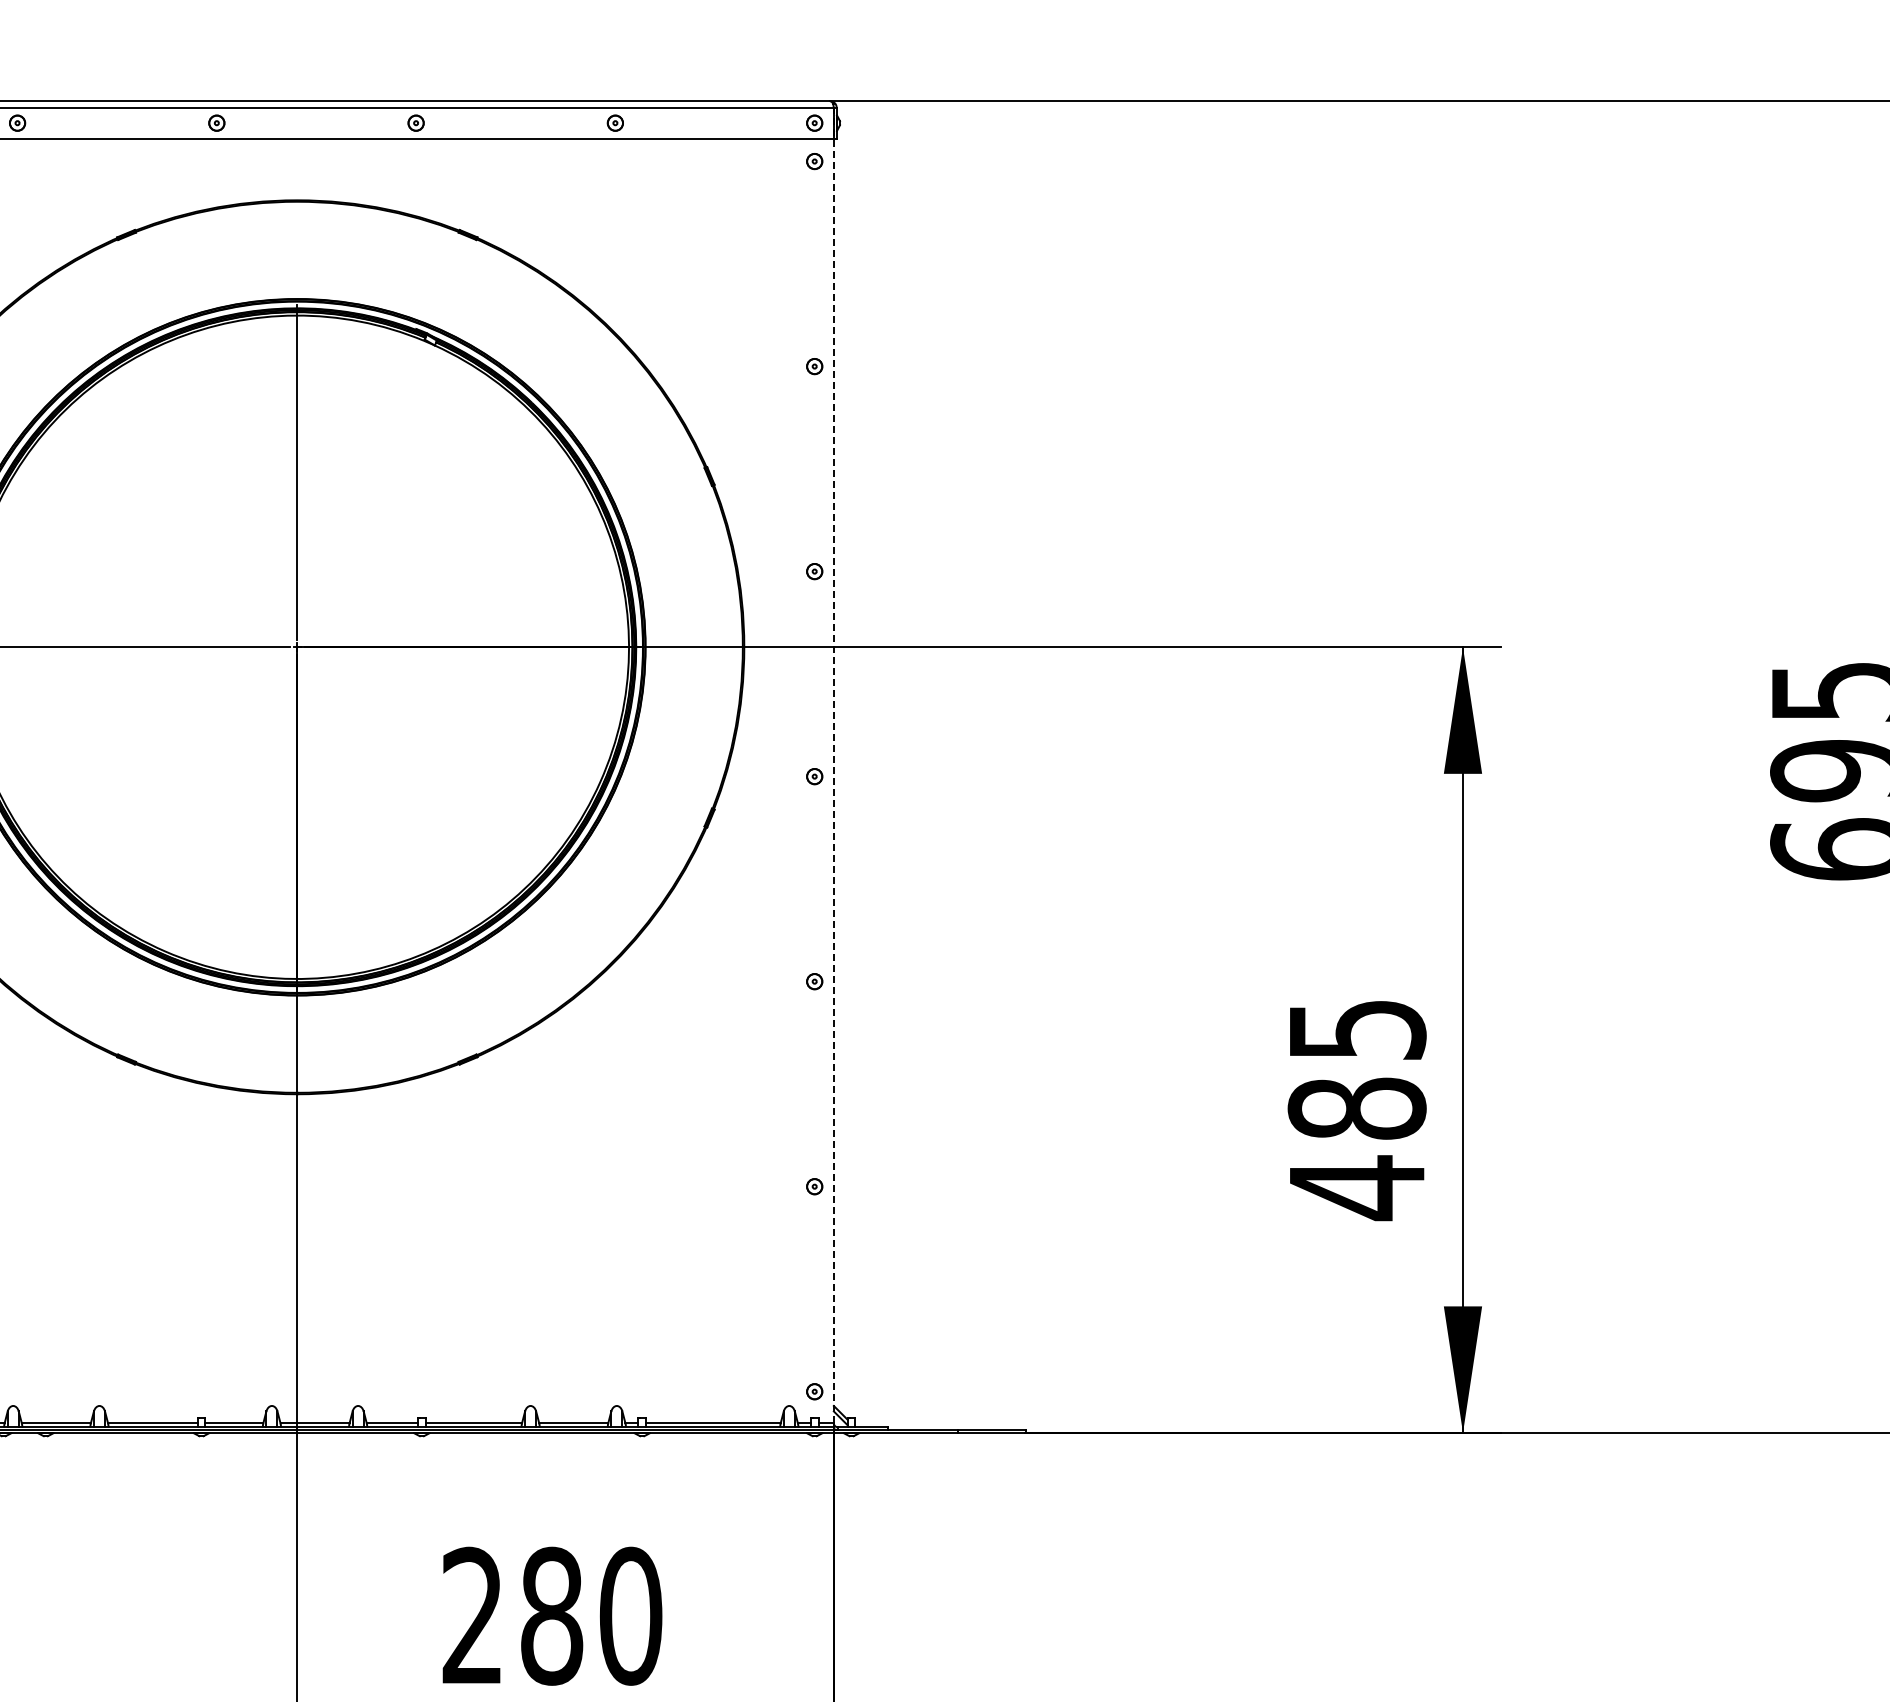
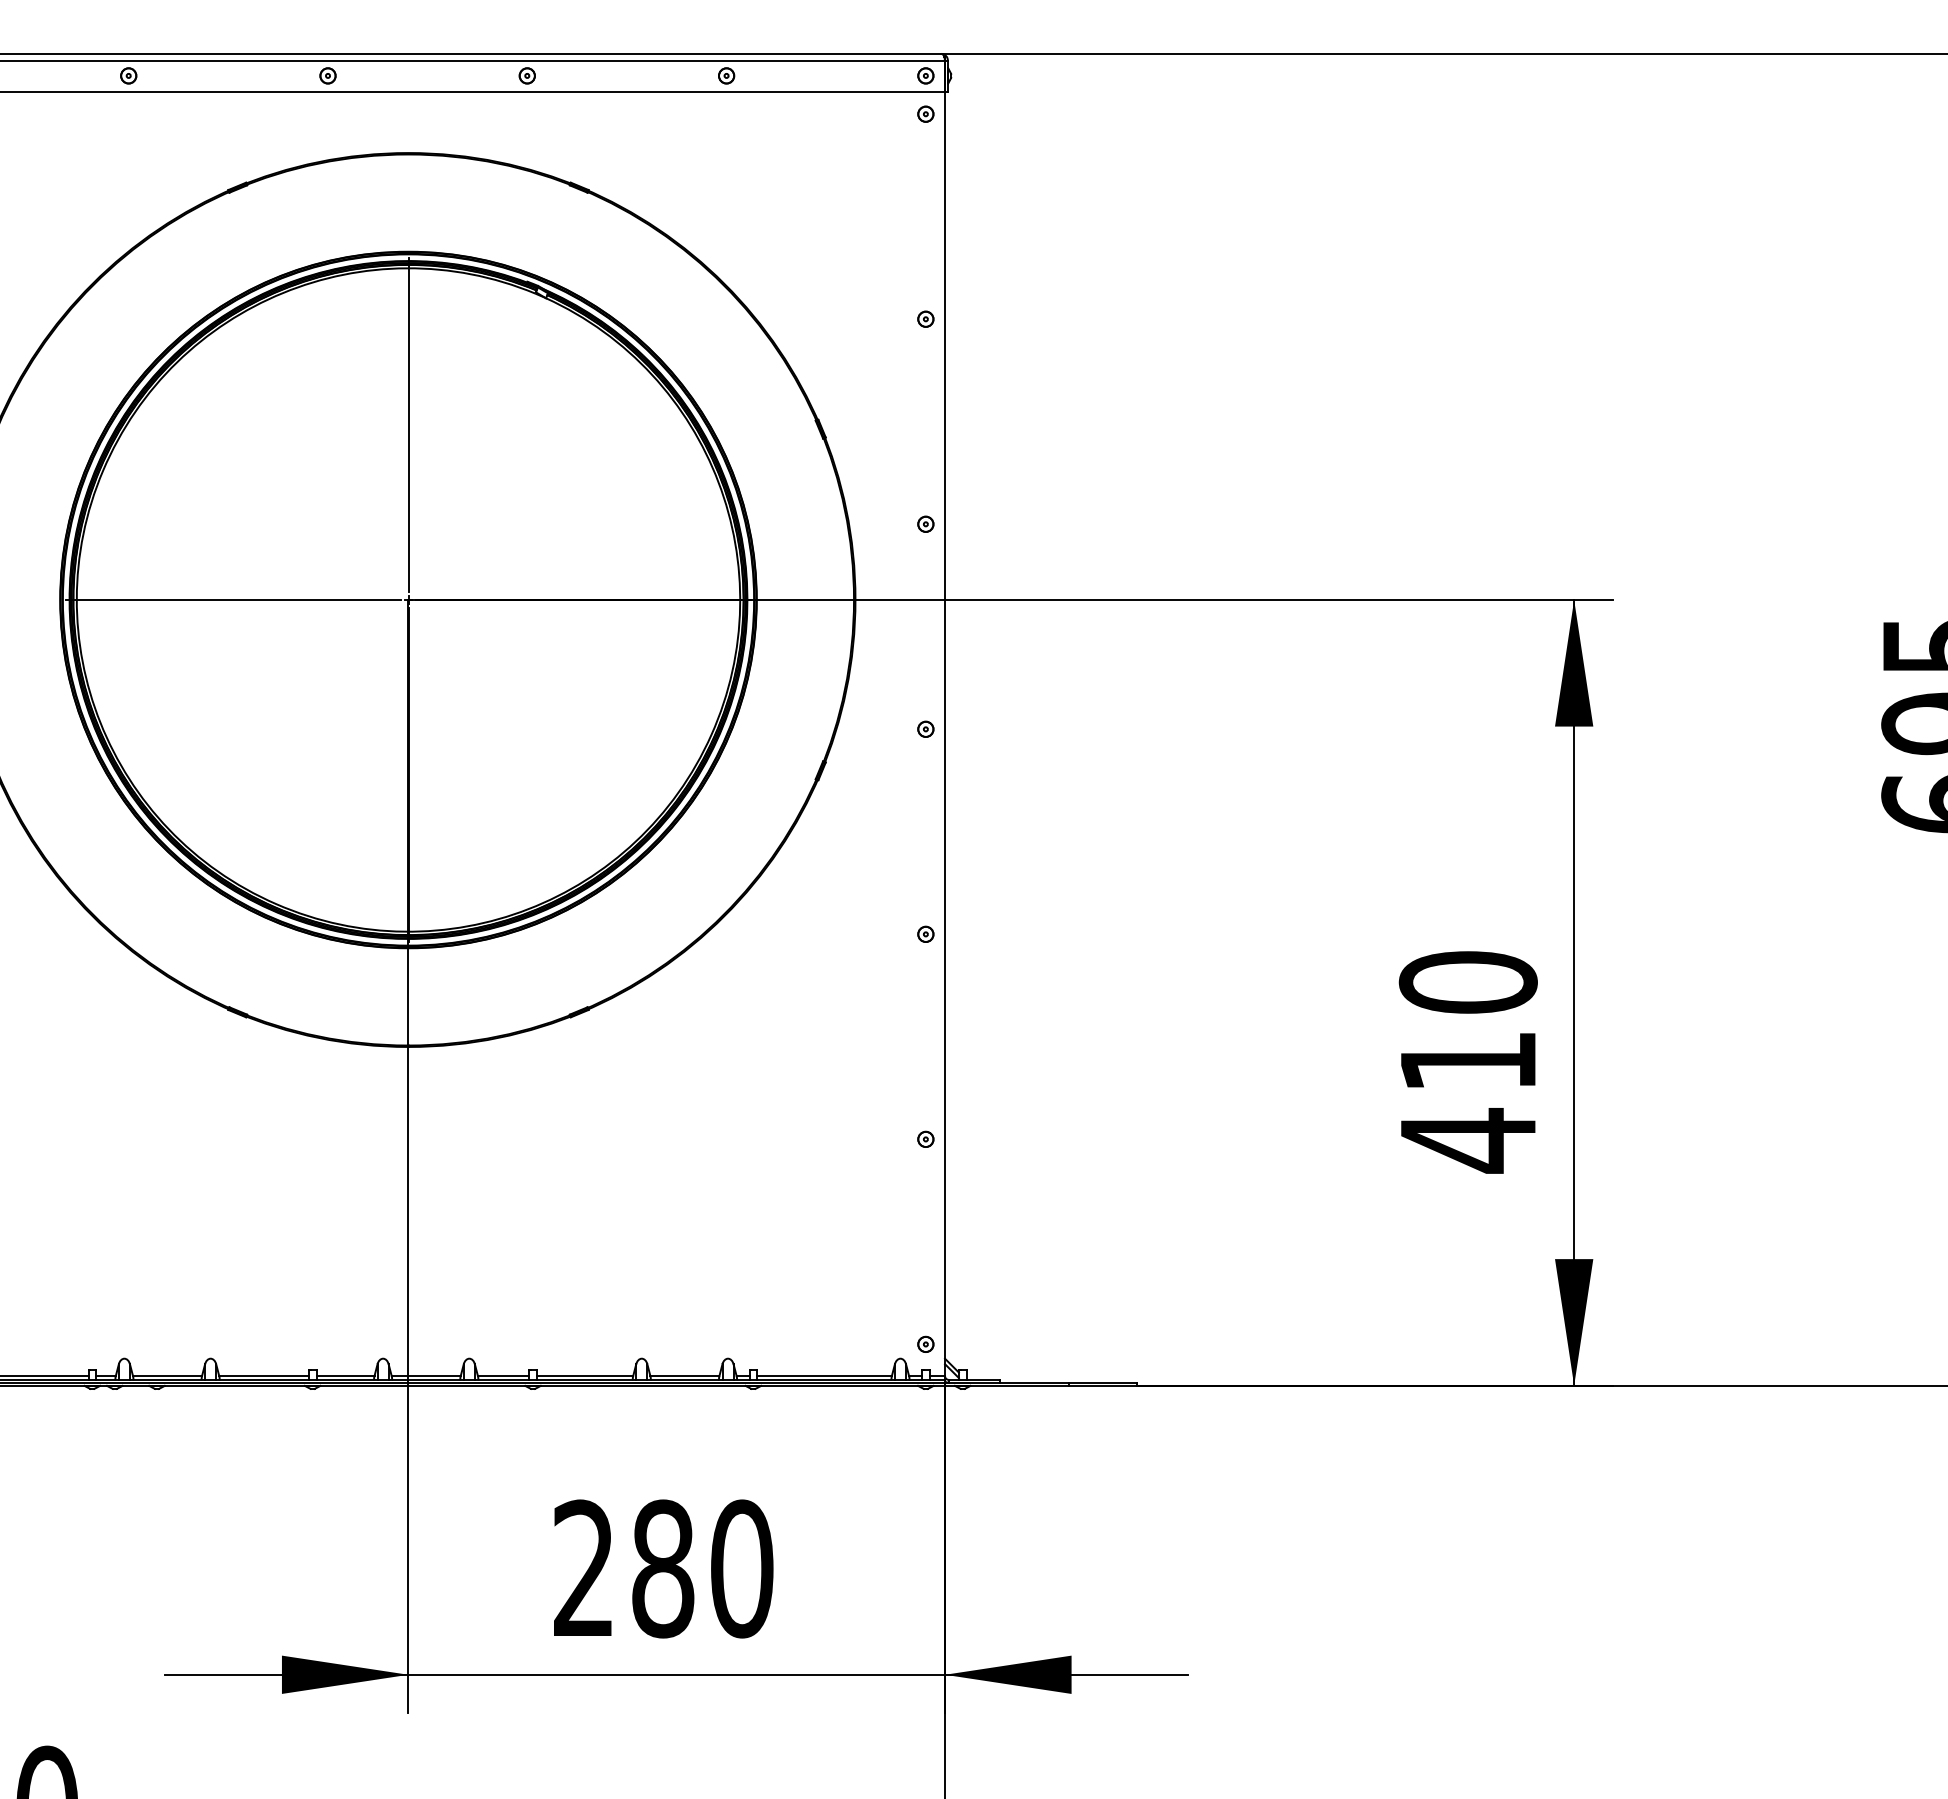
line: (834, 763) -> (945, 716), dashed -> solid
text: (1356, 1068) -> (1467, 1021), 485 -> 410

